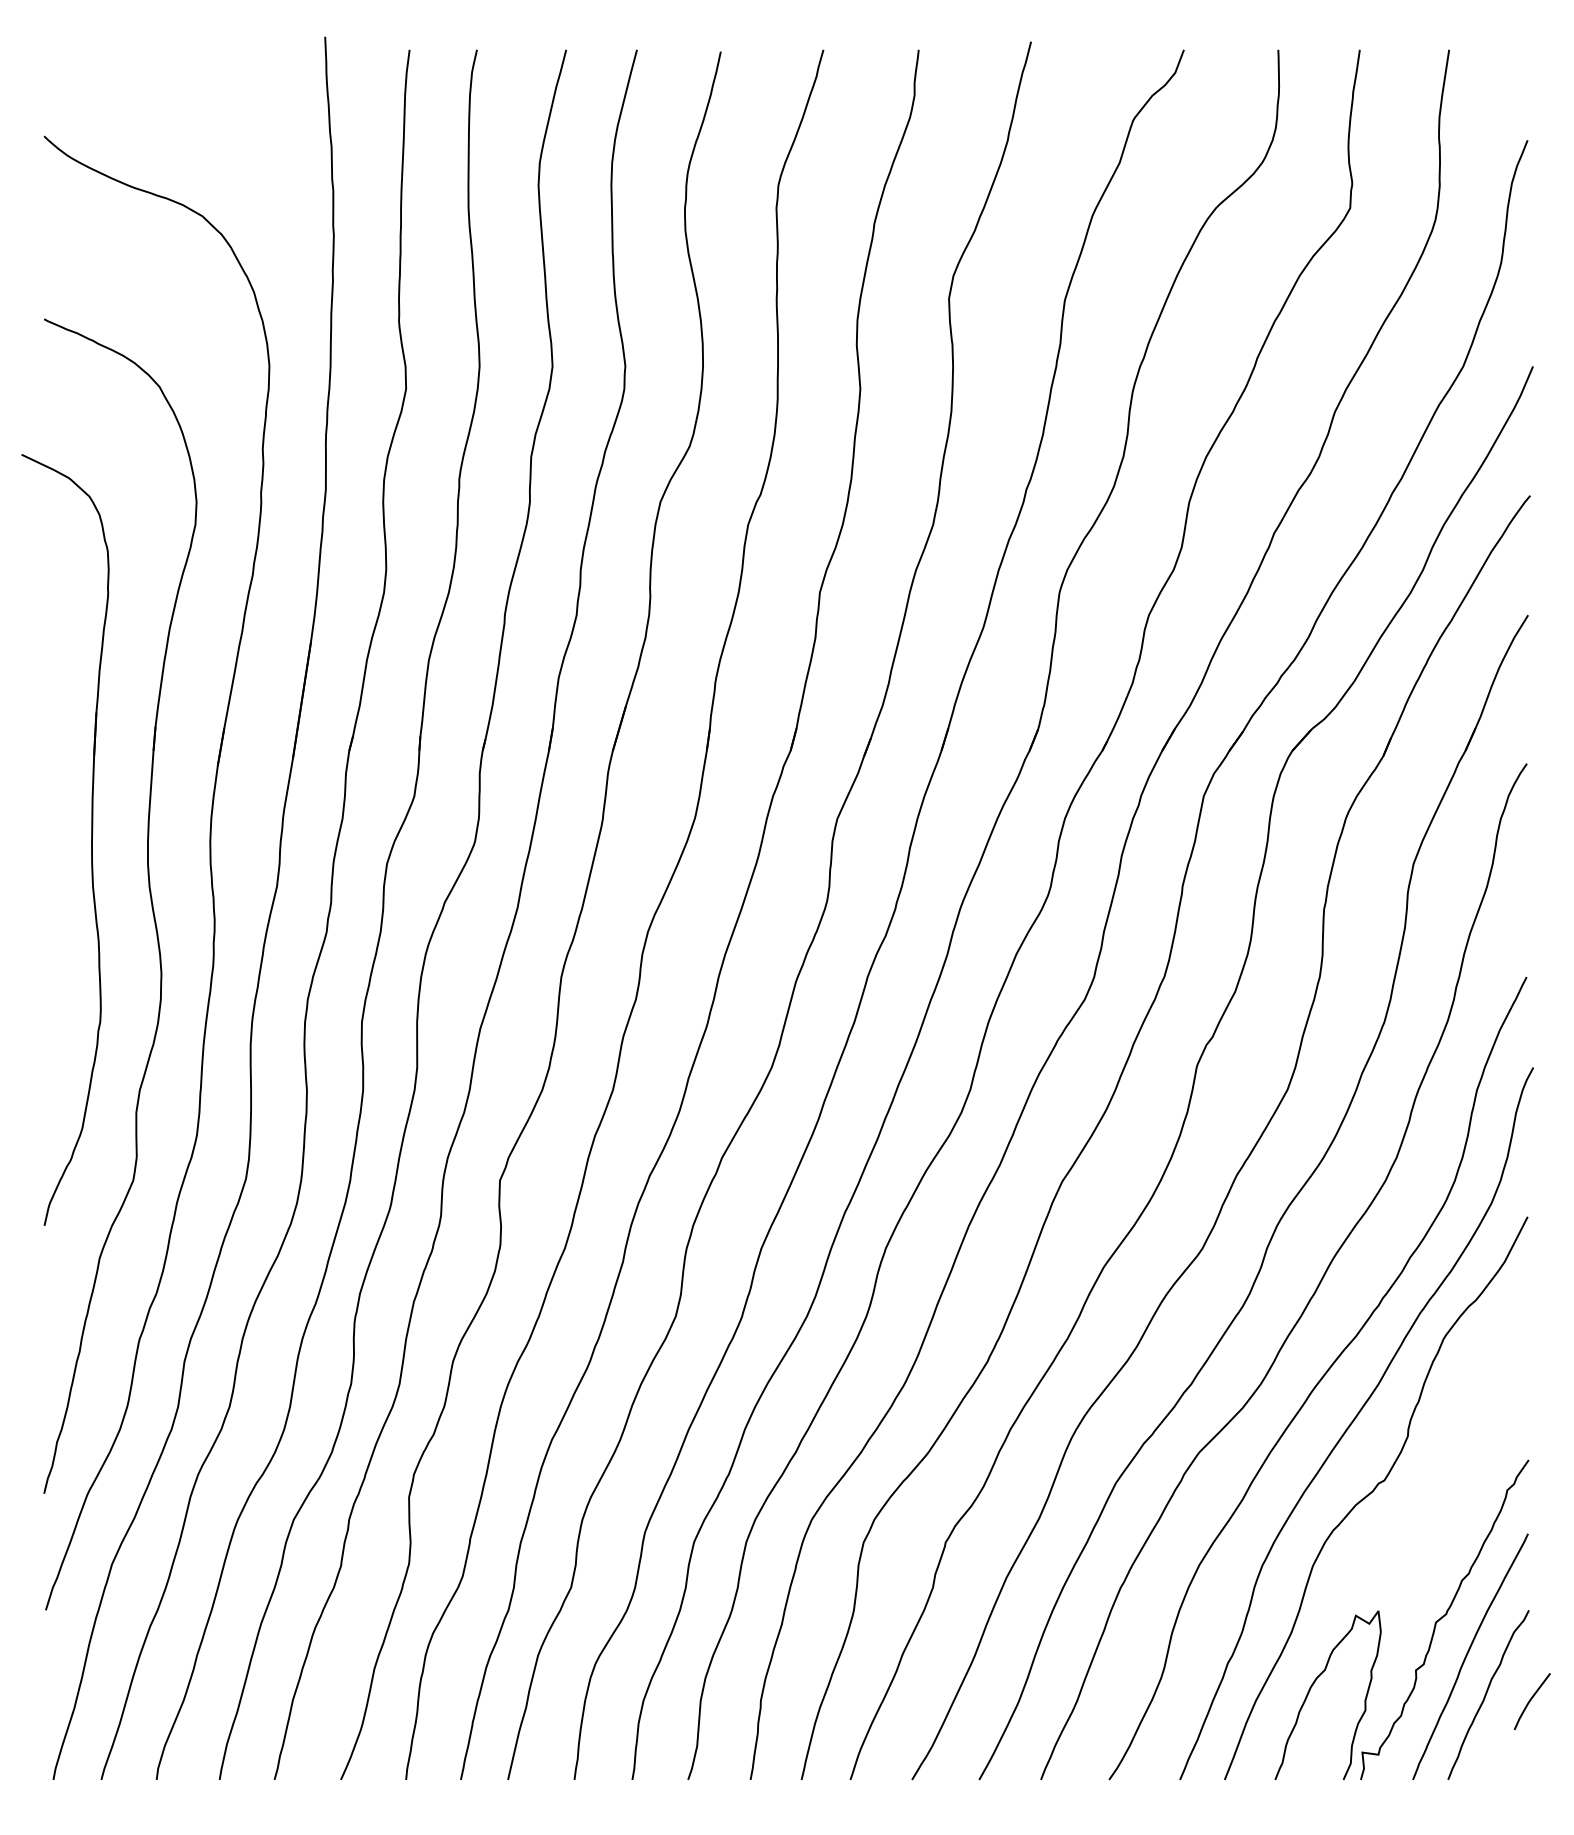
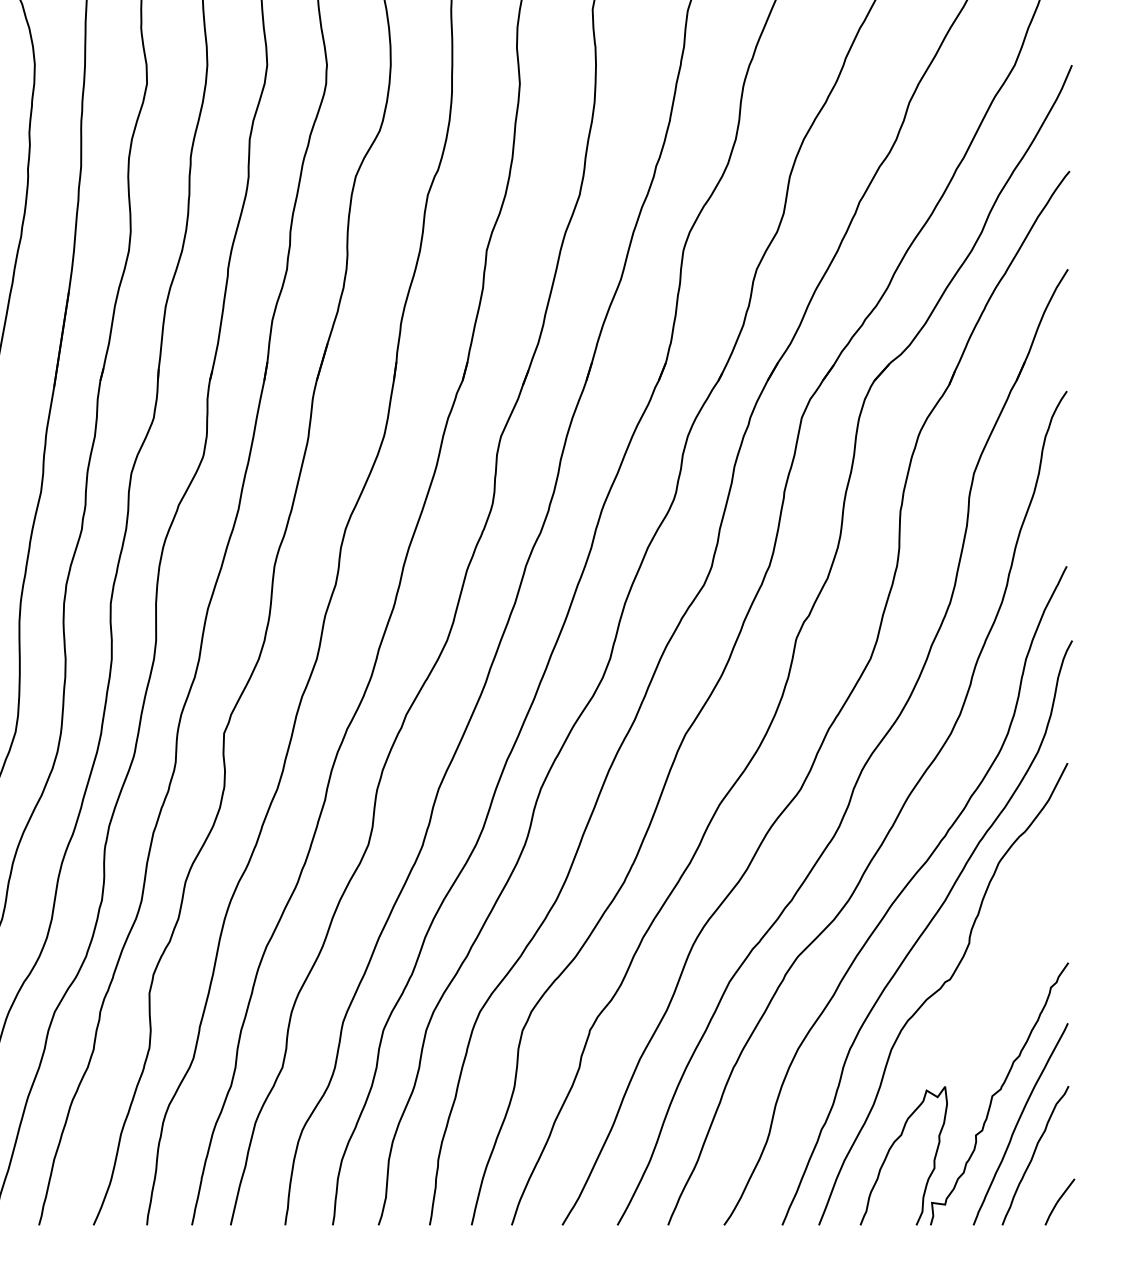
curve: (1531, 1700) -> (1059, 1201), moved

